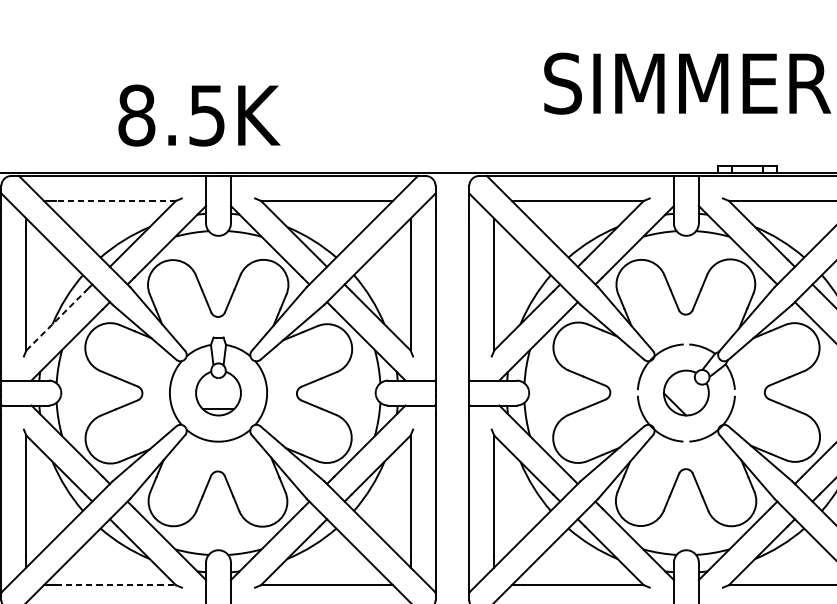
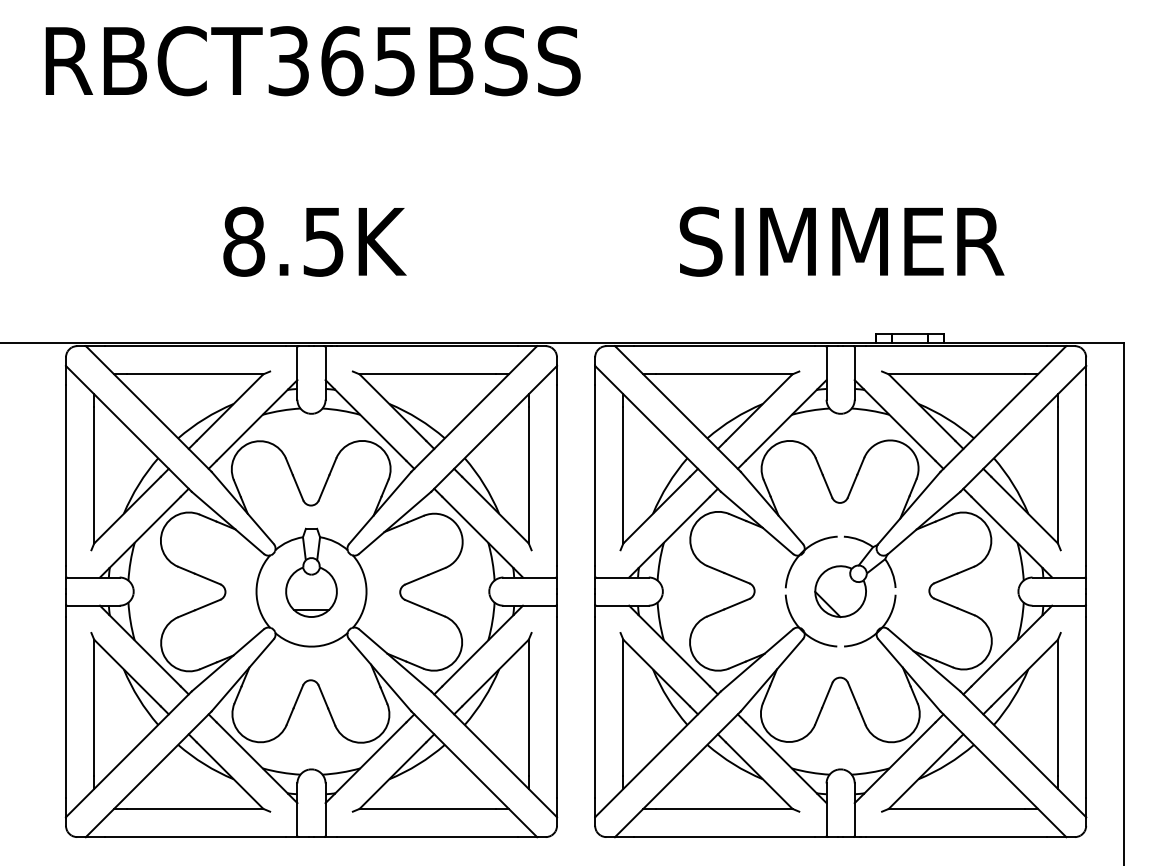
text: (199, 115) -> (314, 241), moved
line: (115, 201) -> (194, 374), dashed -> solid
line: (55, 320) -> (127, 509), dashed -> solid
line: (115, 584) -> (195, 808), dashed -> solid

